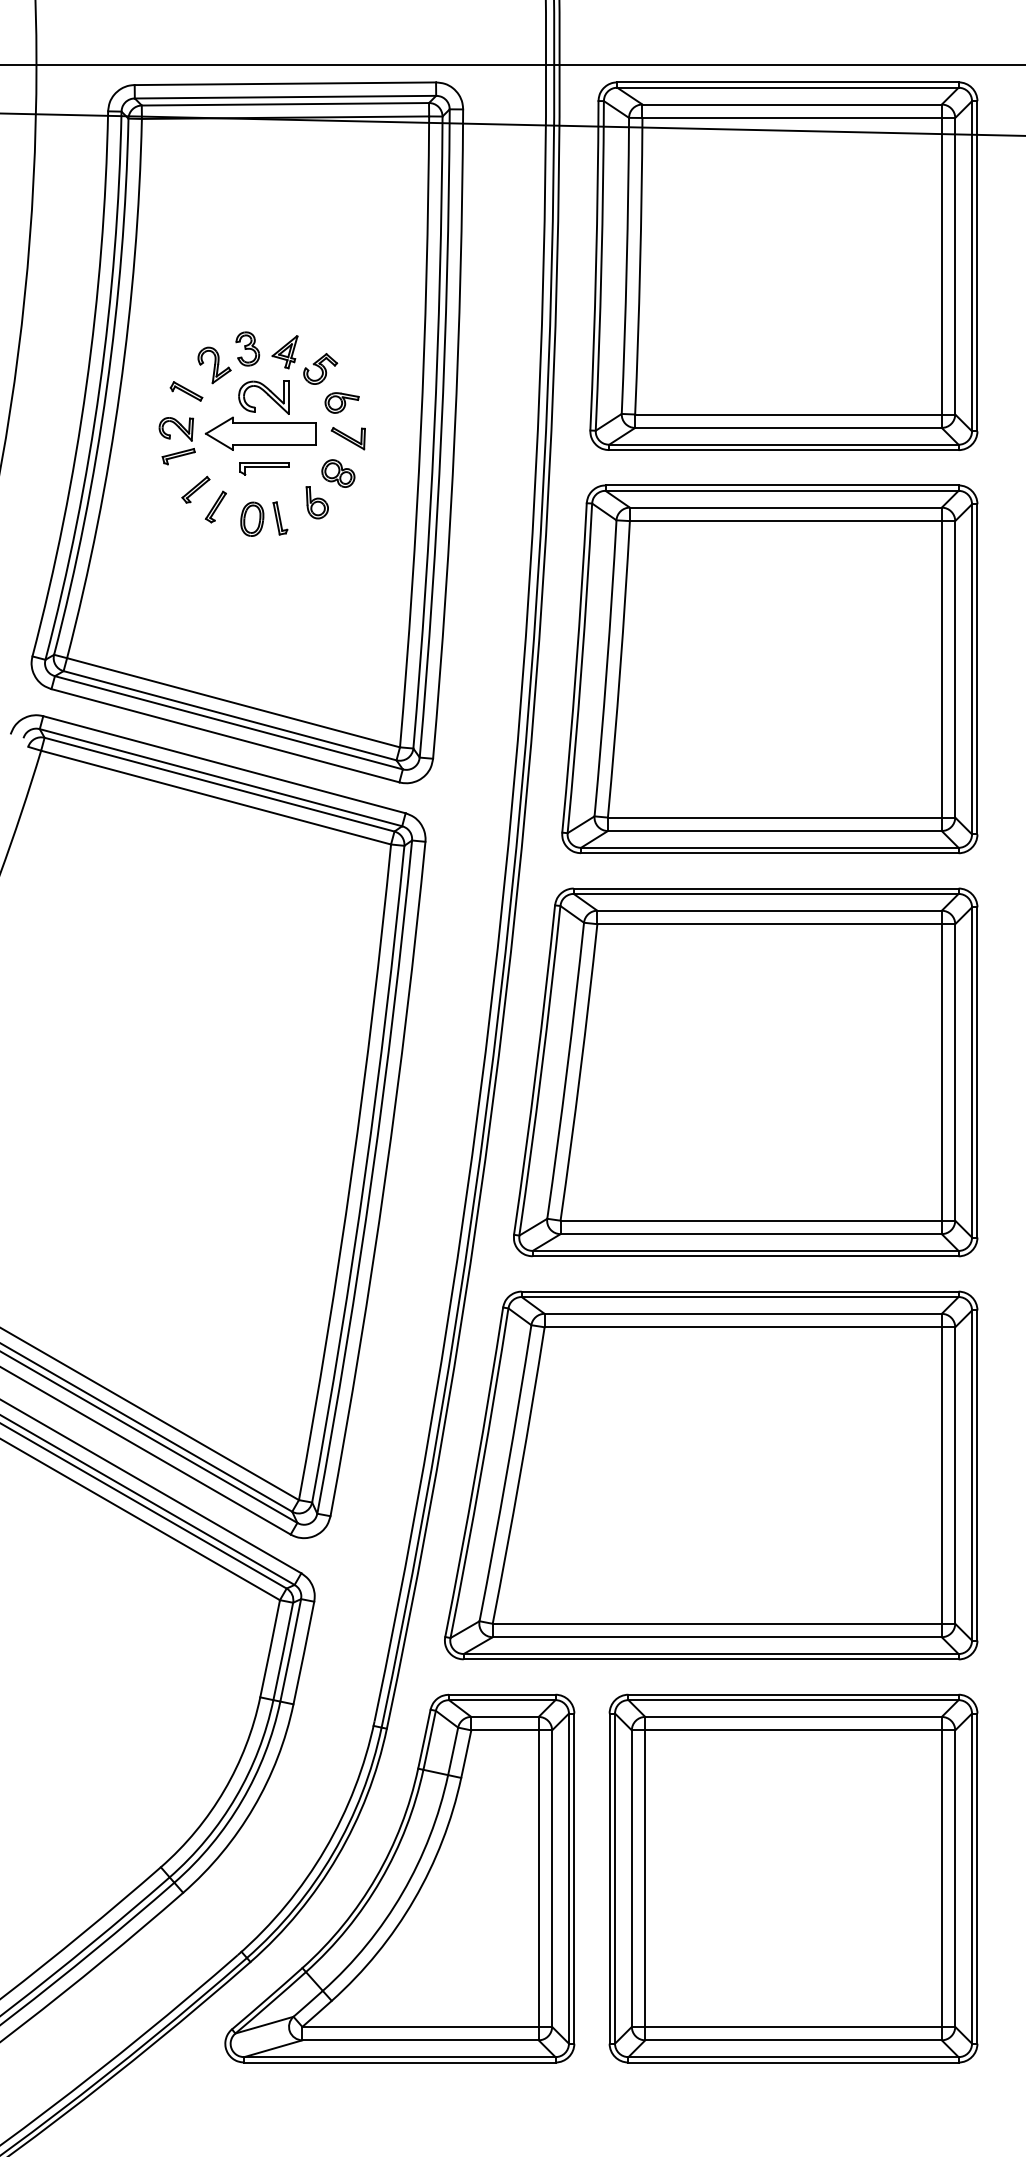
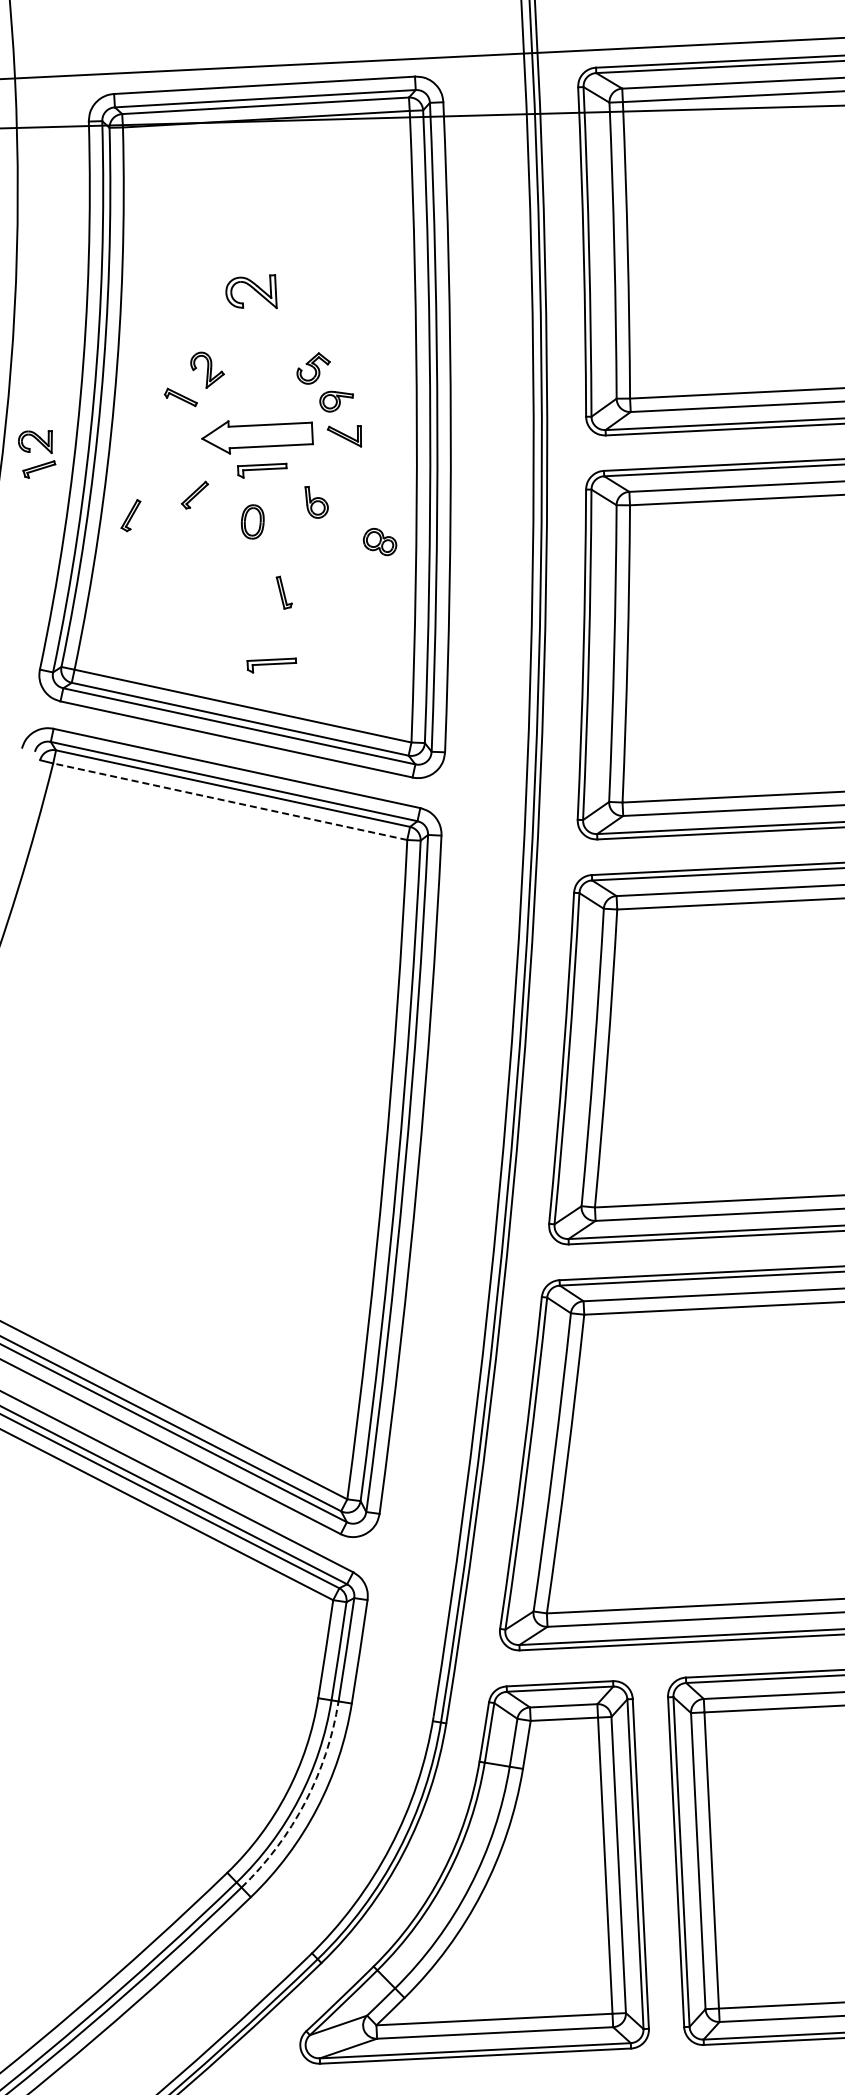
part: (247, 348) -> (239, 351), removed
part: (284, 352) -> (276, 353), removed
part: (263, 397) -> (250, 292), moved
part: (170, 439) -> (30, 452), moved
part: (338, 473) -> (380, 541), moved
part: (215, 506) -> (130, 515), moved
part: (280, 518) -> (284, 592), moved
part: (264, 663) -> (272, 665), added
line: (215, 797) -> (229, 801), solid -> dashed
arc: (242, 1800) -> (305, 1802), solid -> dashed

